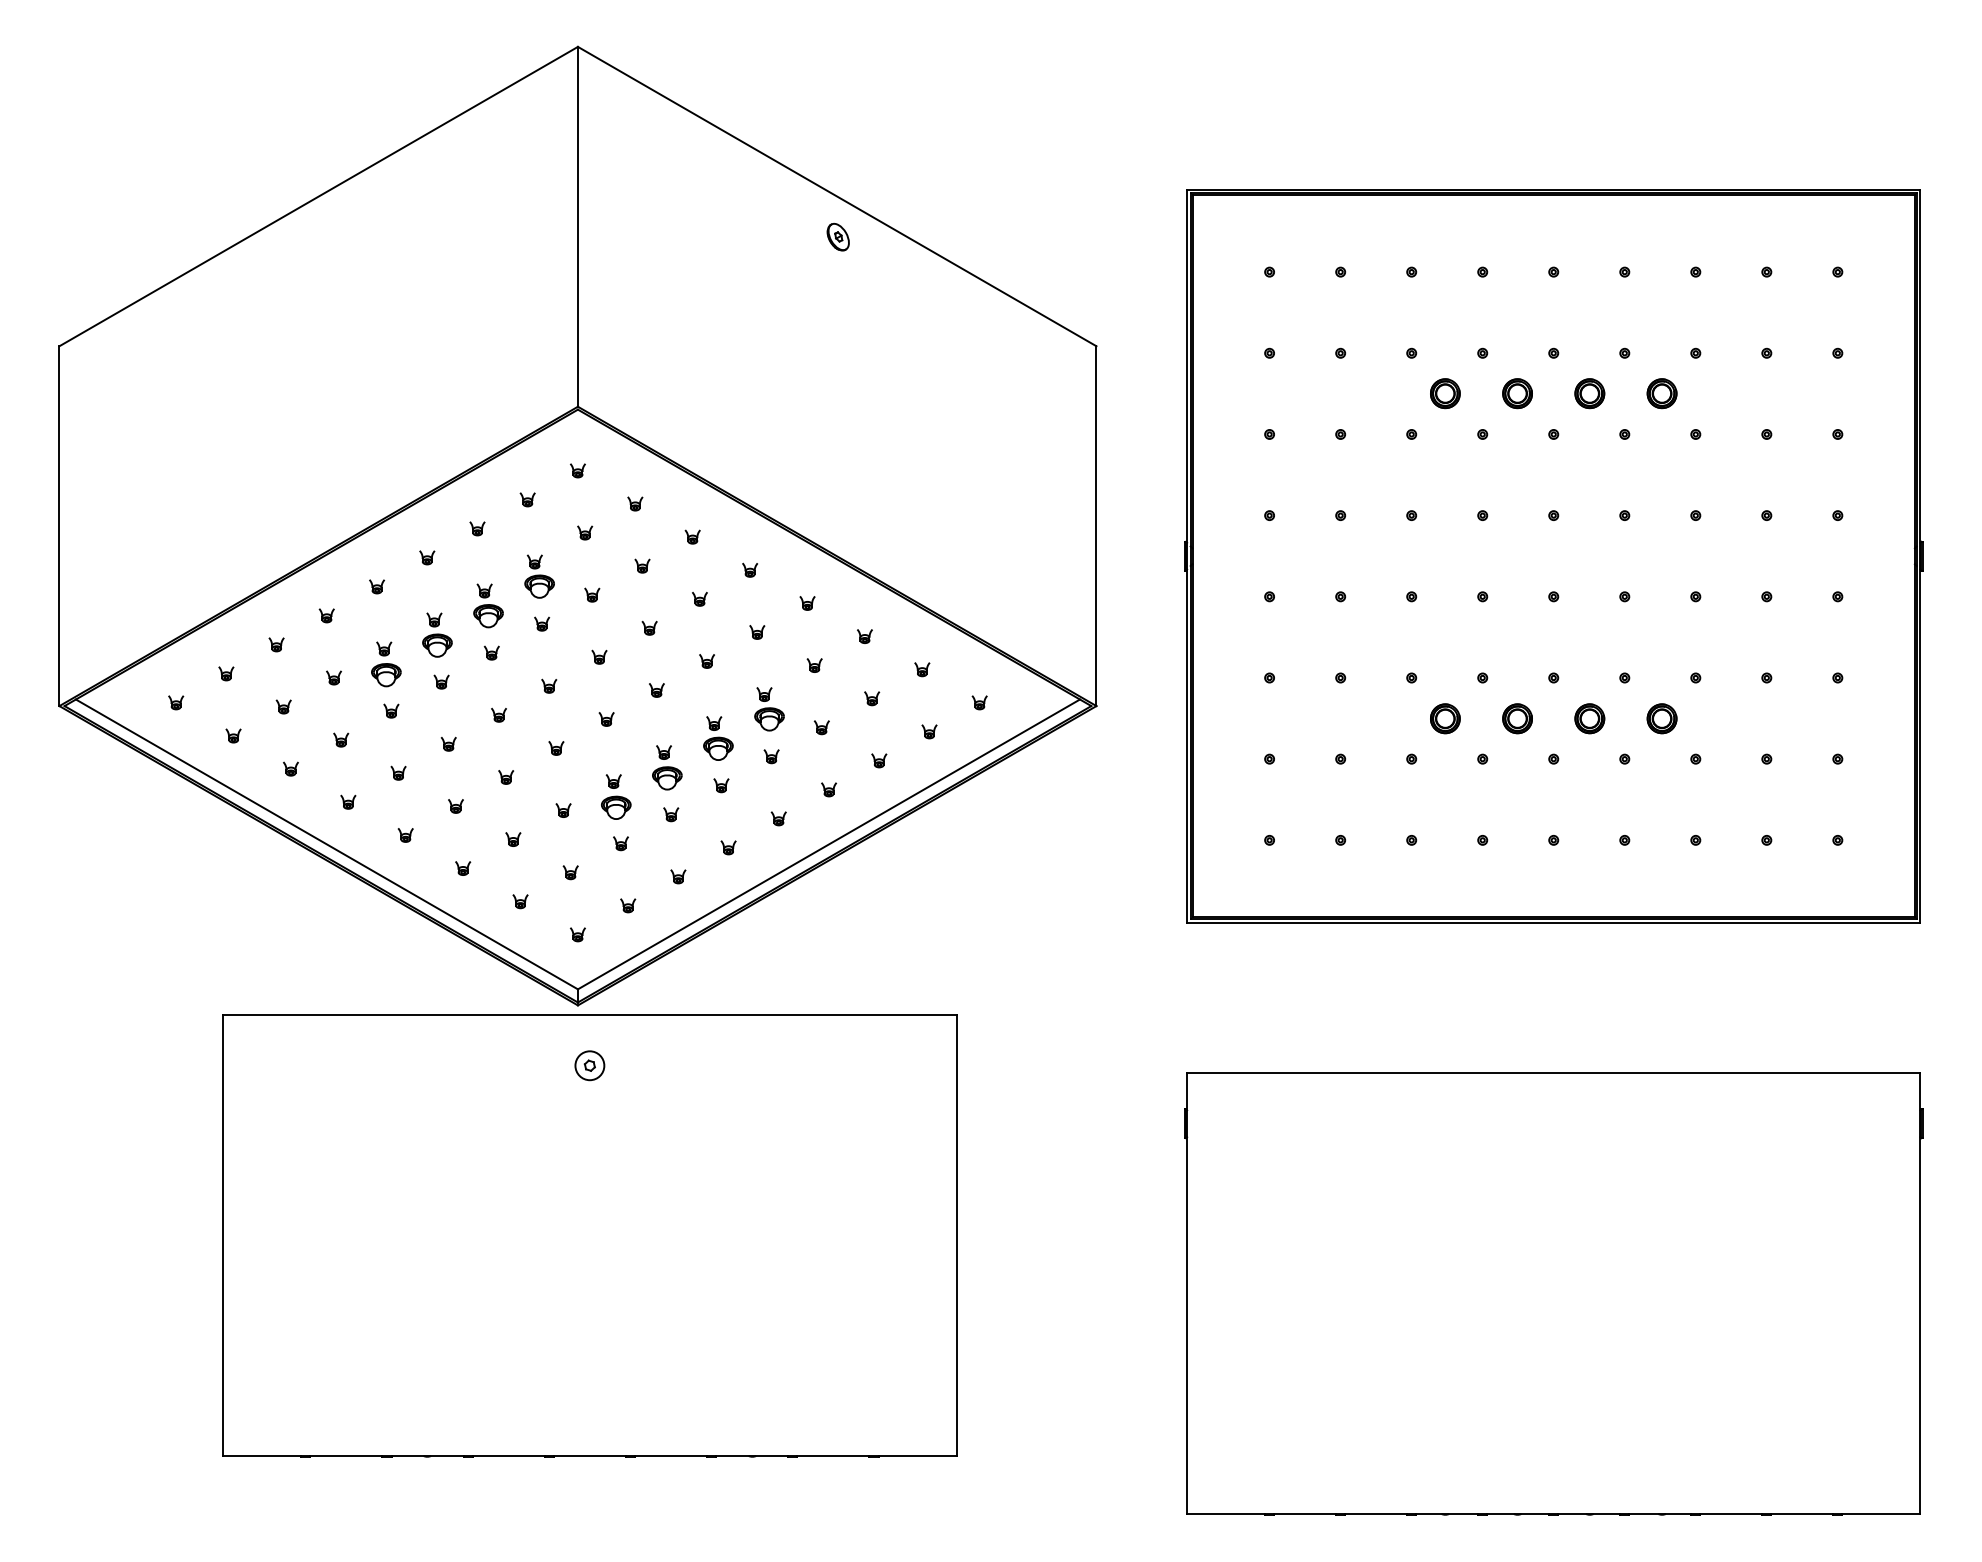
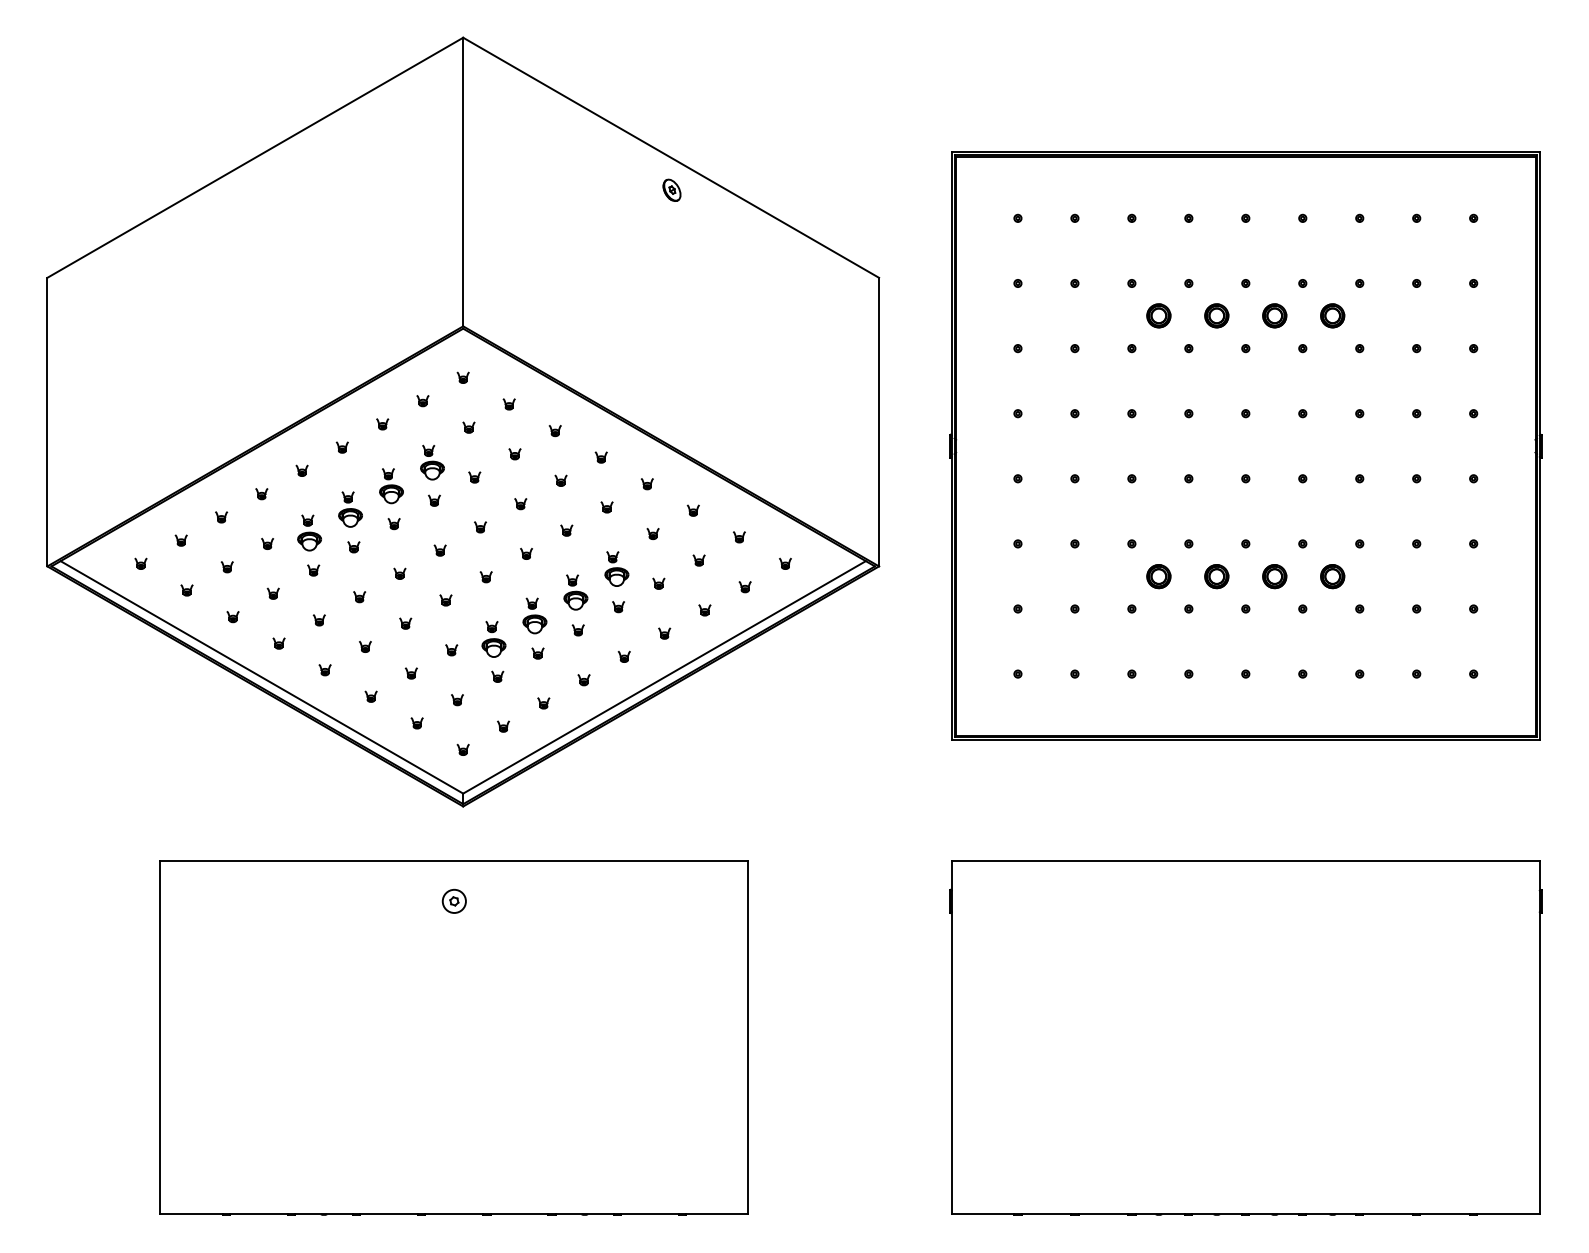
part: (589, 1235) -> (454, 1037), moved

